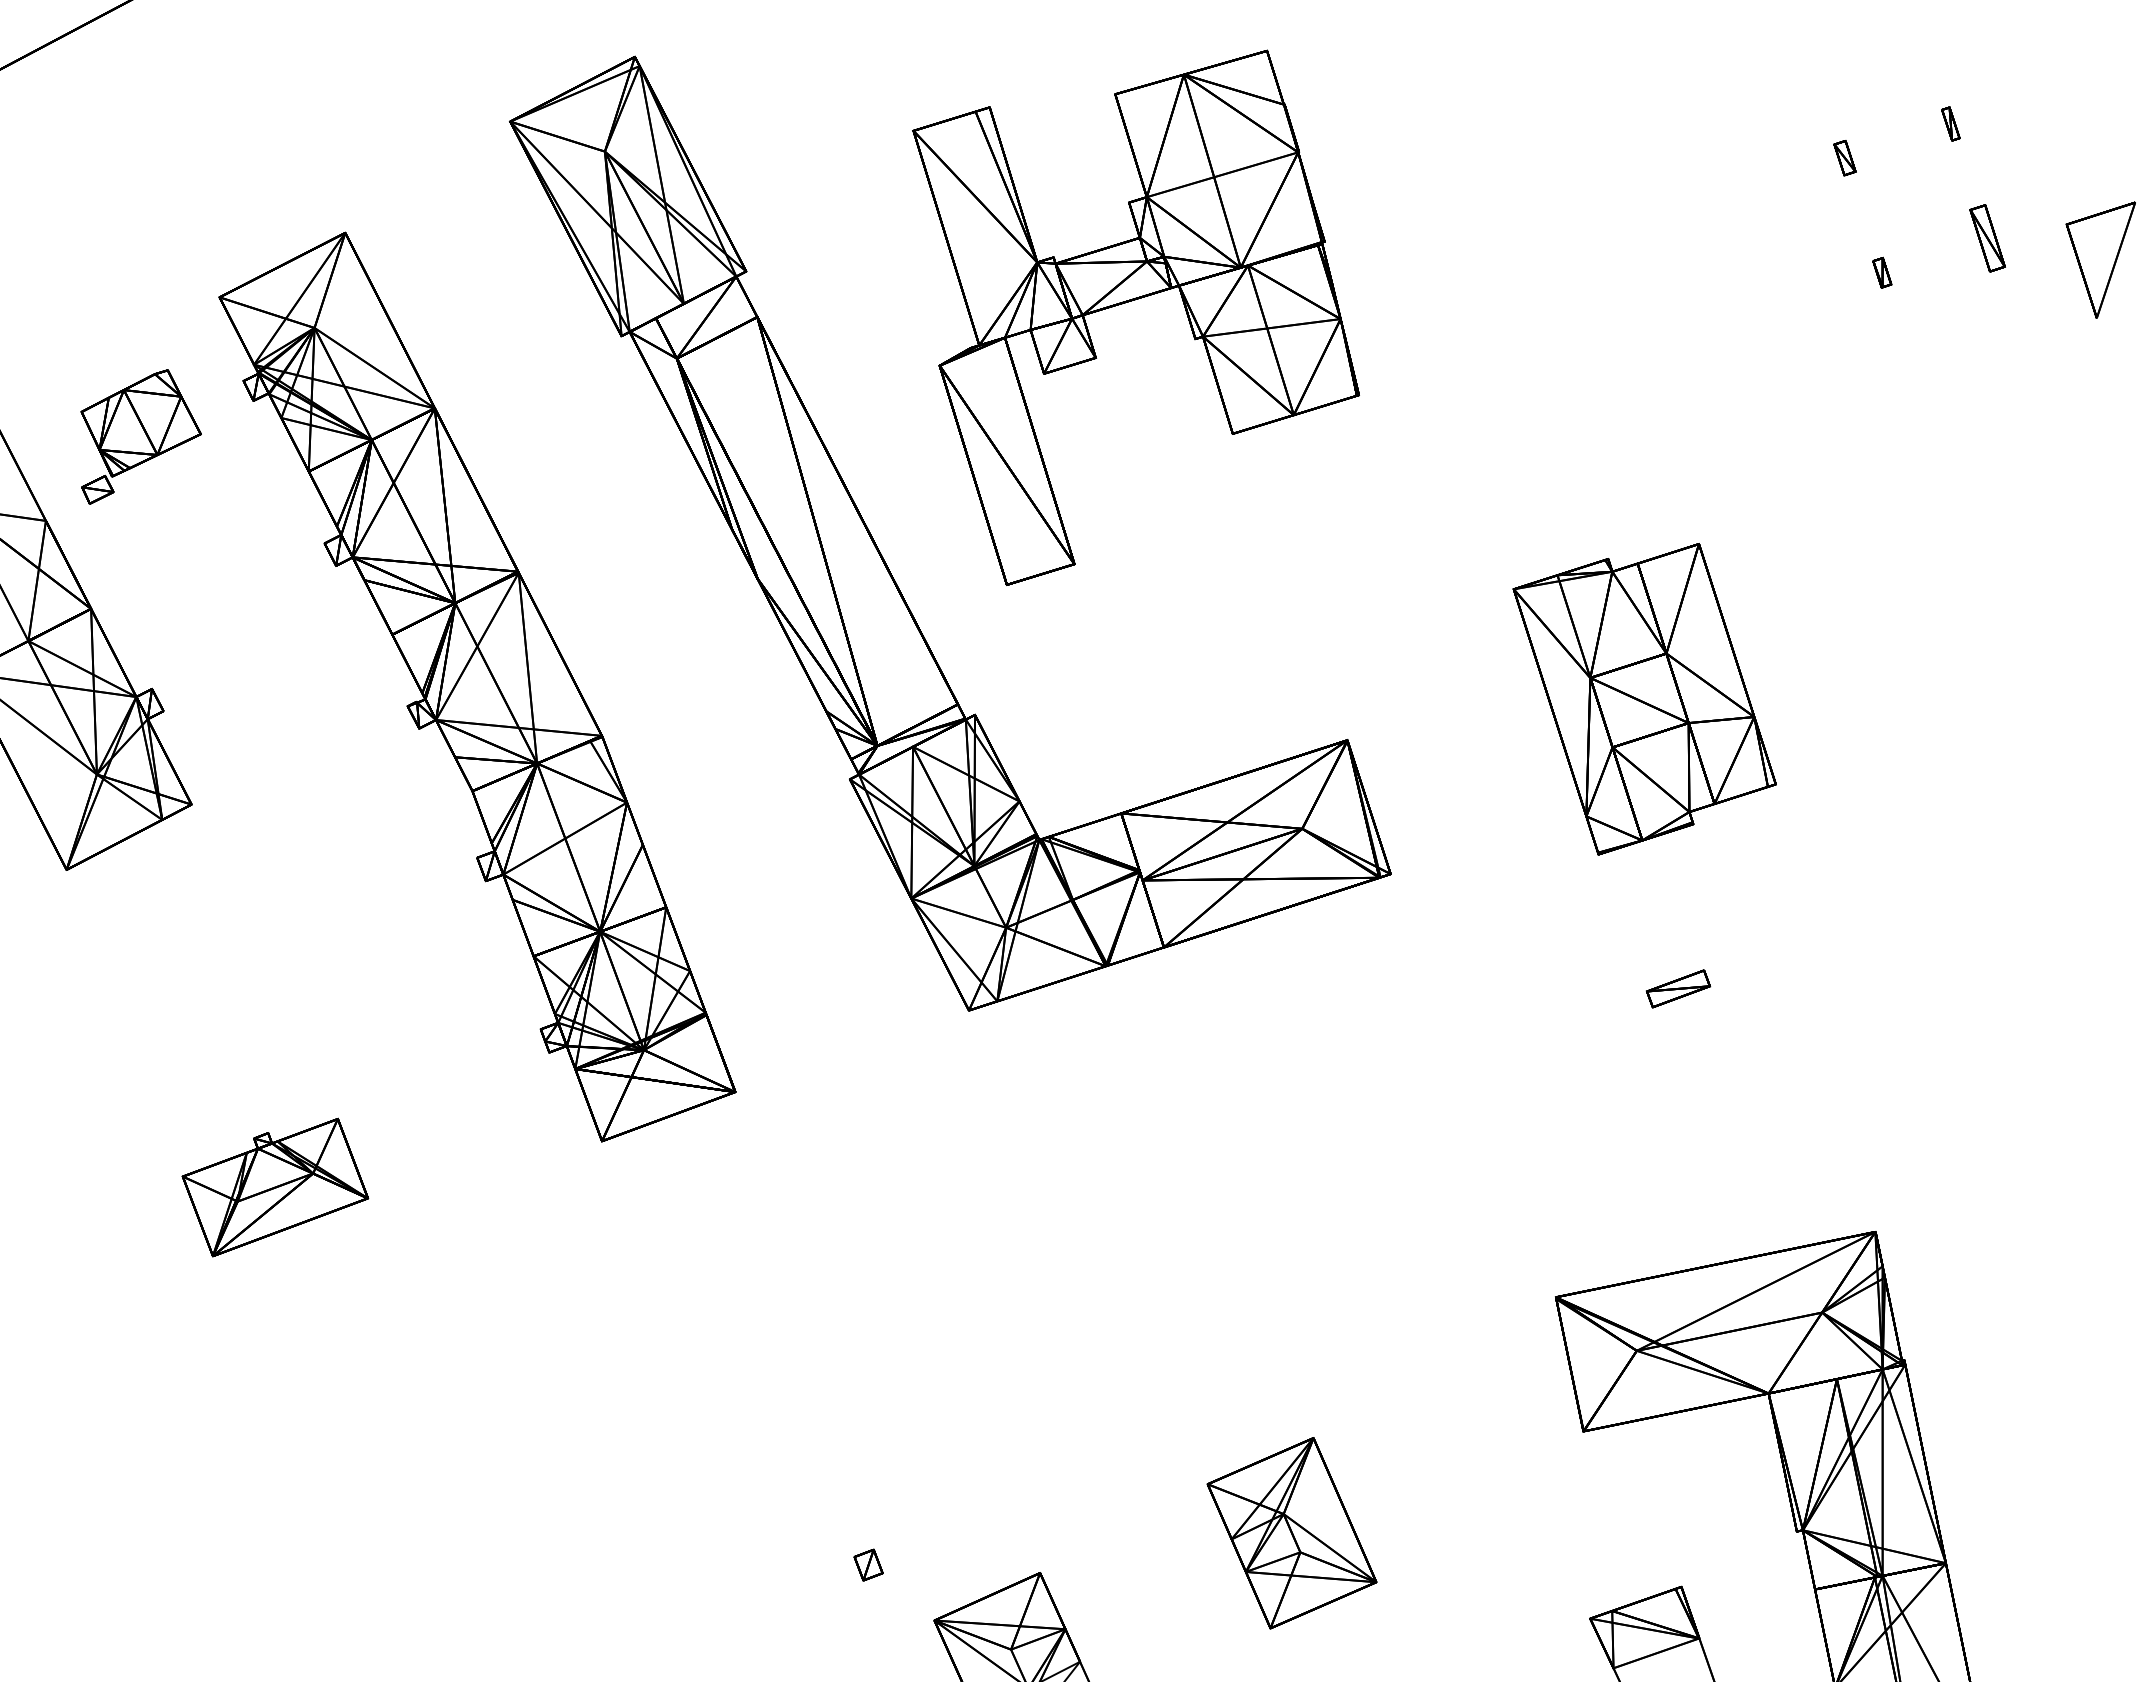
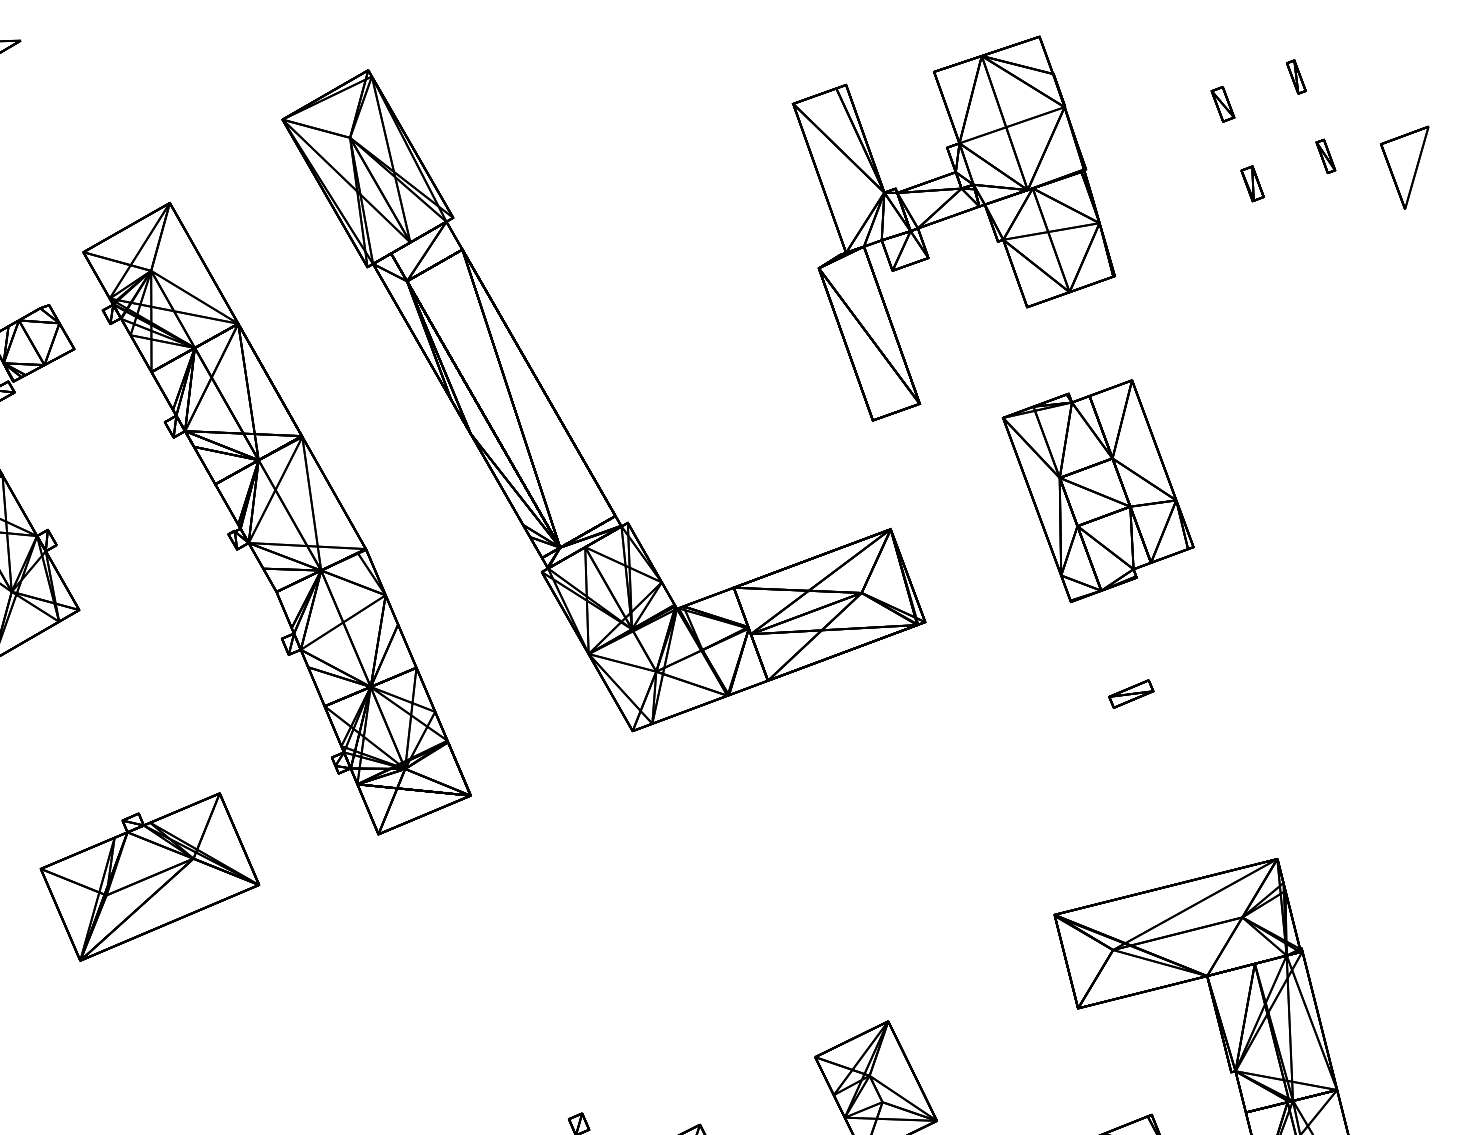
part: (1950, 123) -> (1296, 76), size x1.43
part: (1844, 157) -> (1222, 103), size x1.43
part: (1987, 238) -> (1325, 156), size x0.71
part: (1882, 272) -> (1252, 183), size x1.67
part: (1132, 301) -> (952, 217), moved
part: (275, 1187) -> (150, 876), size x1.67

